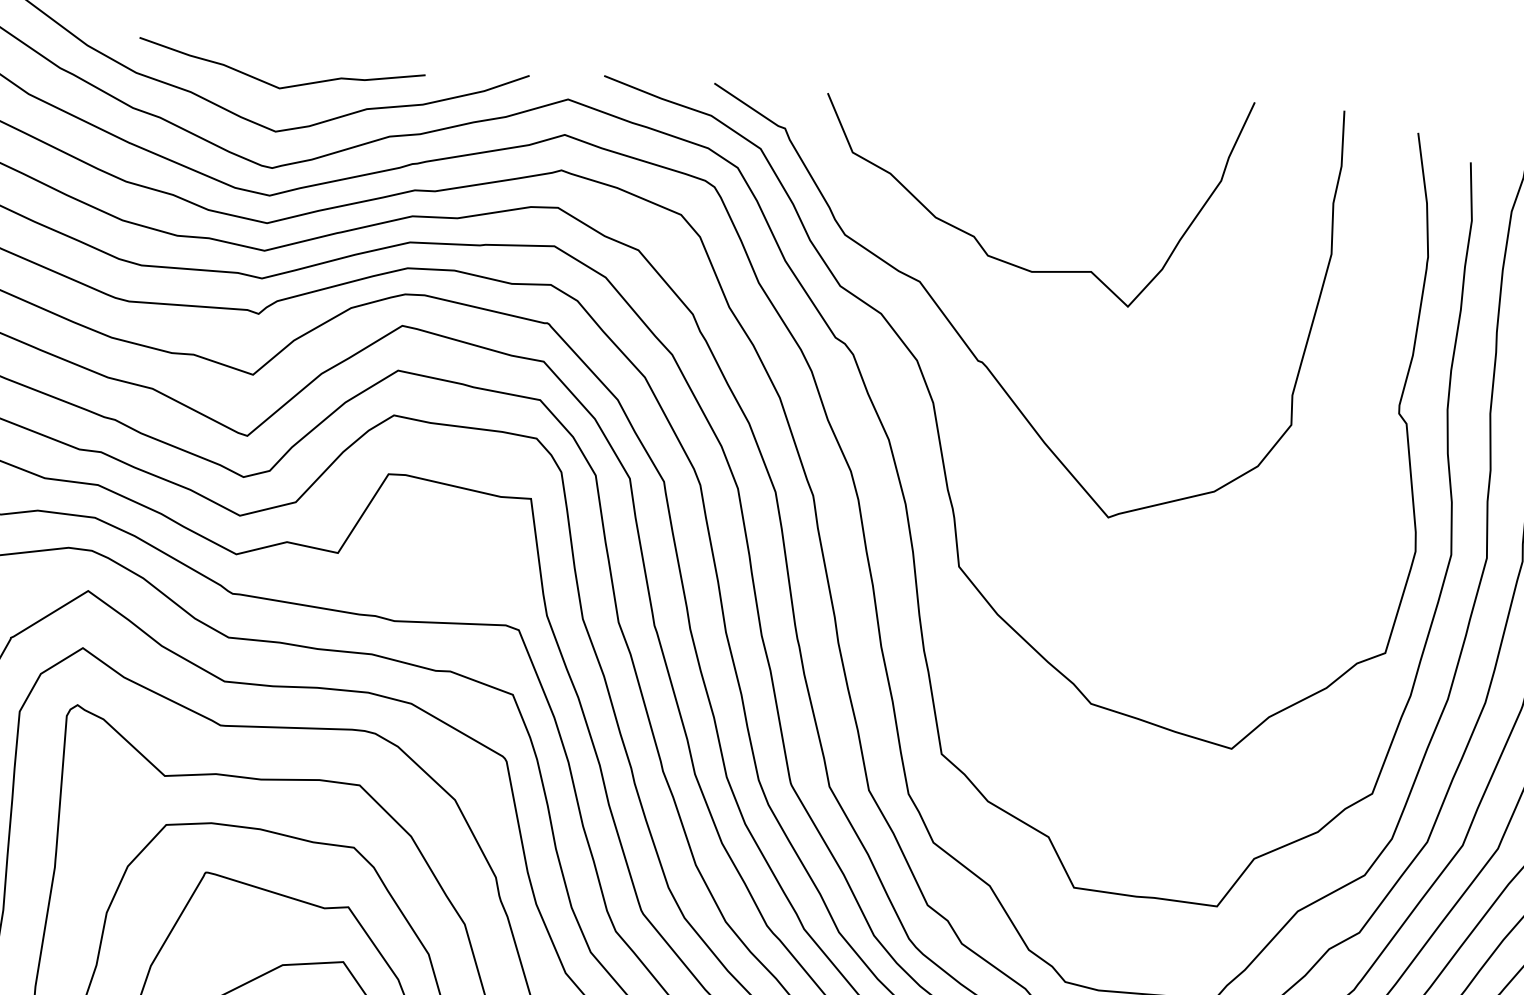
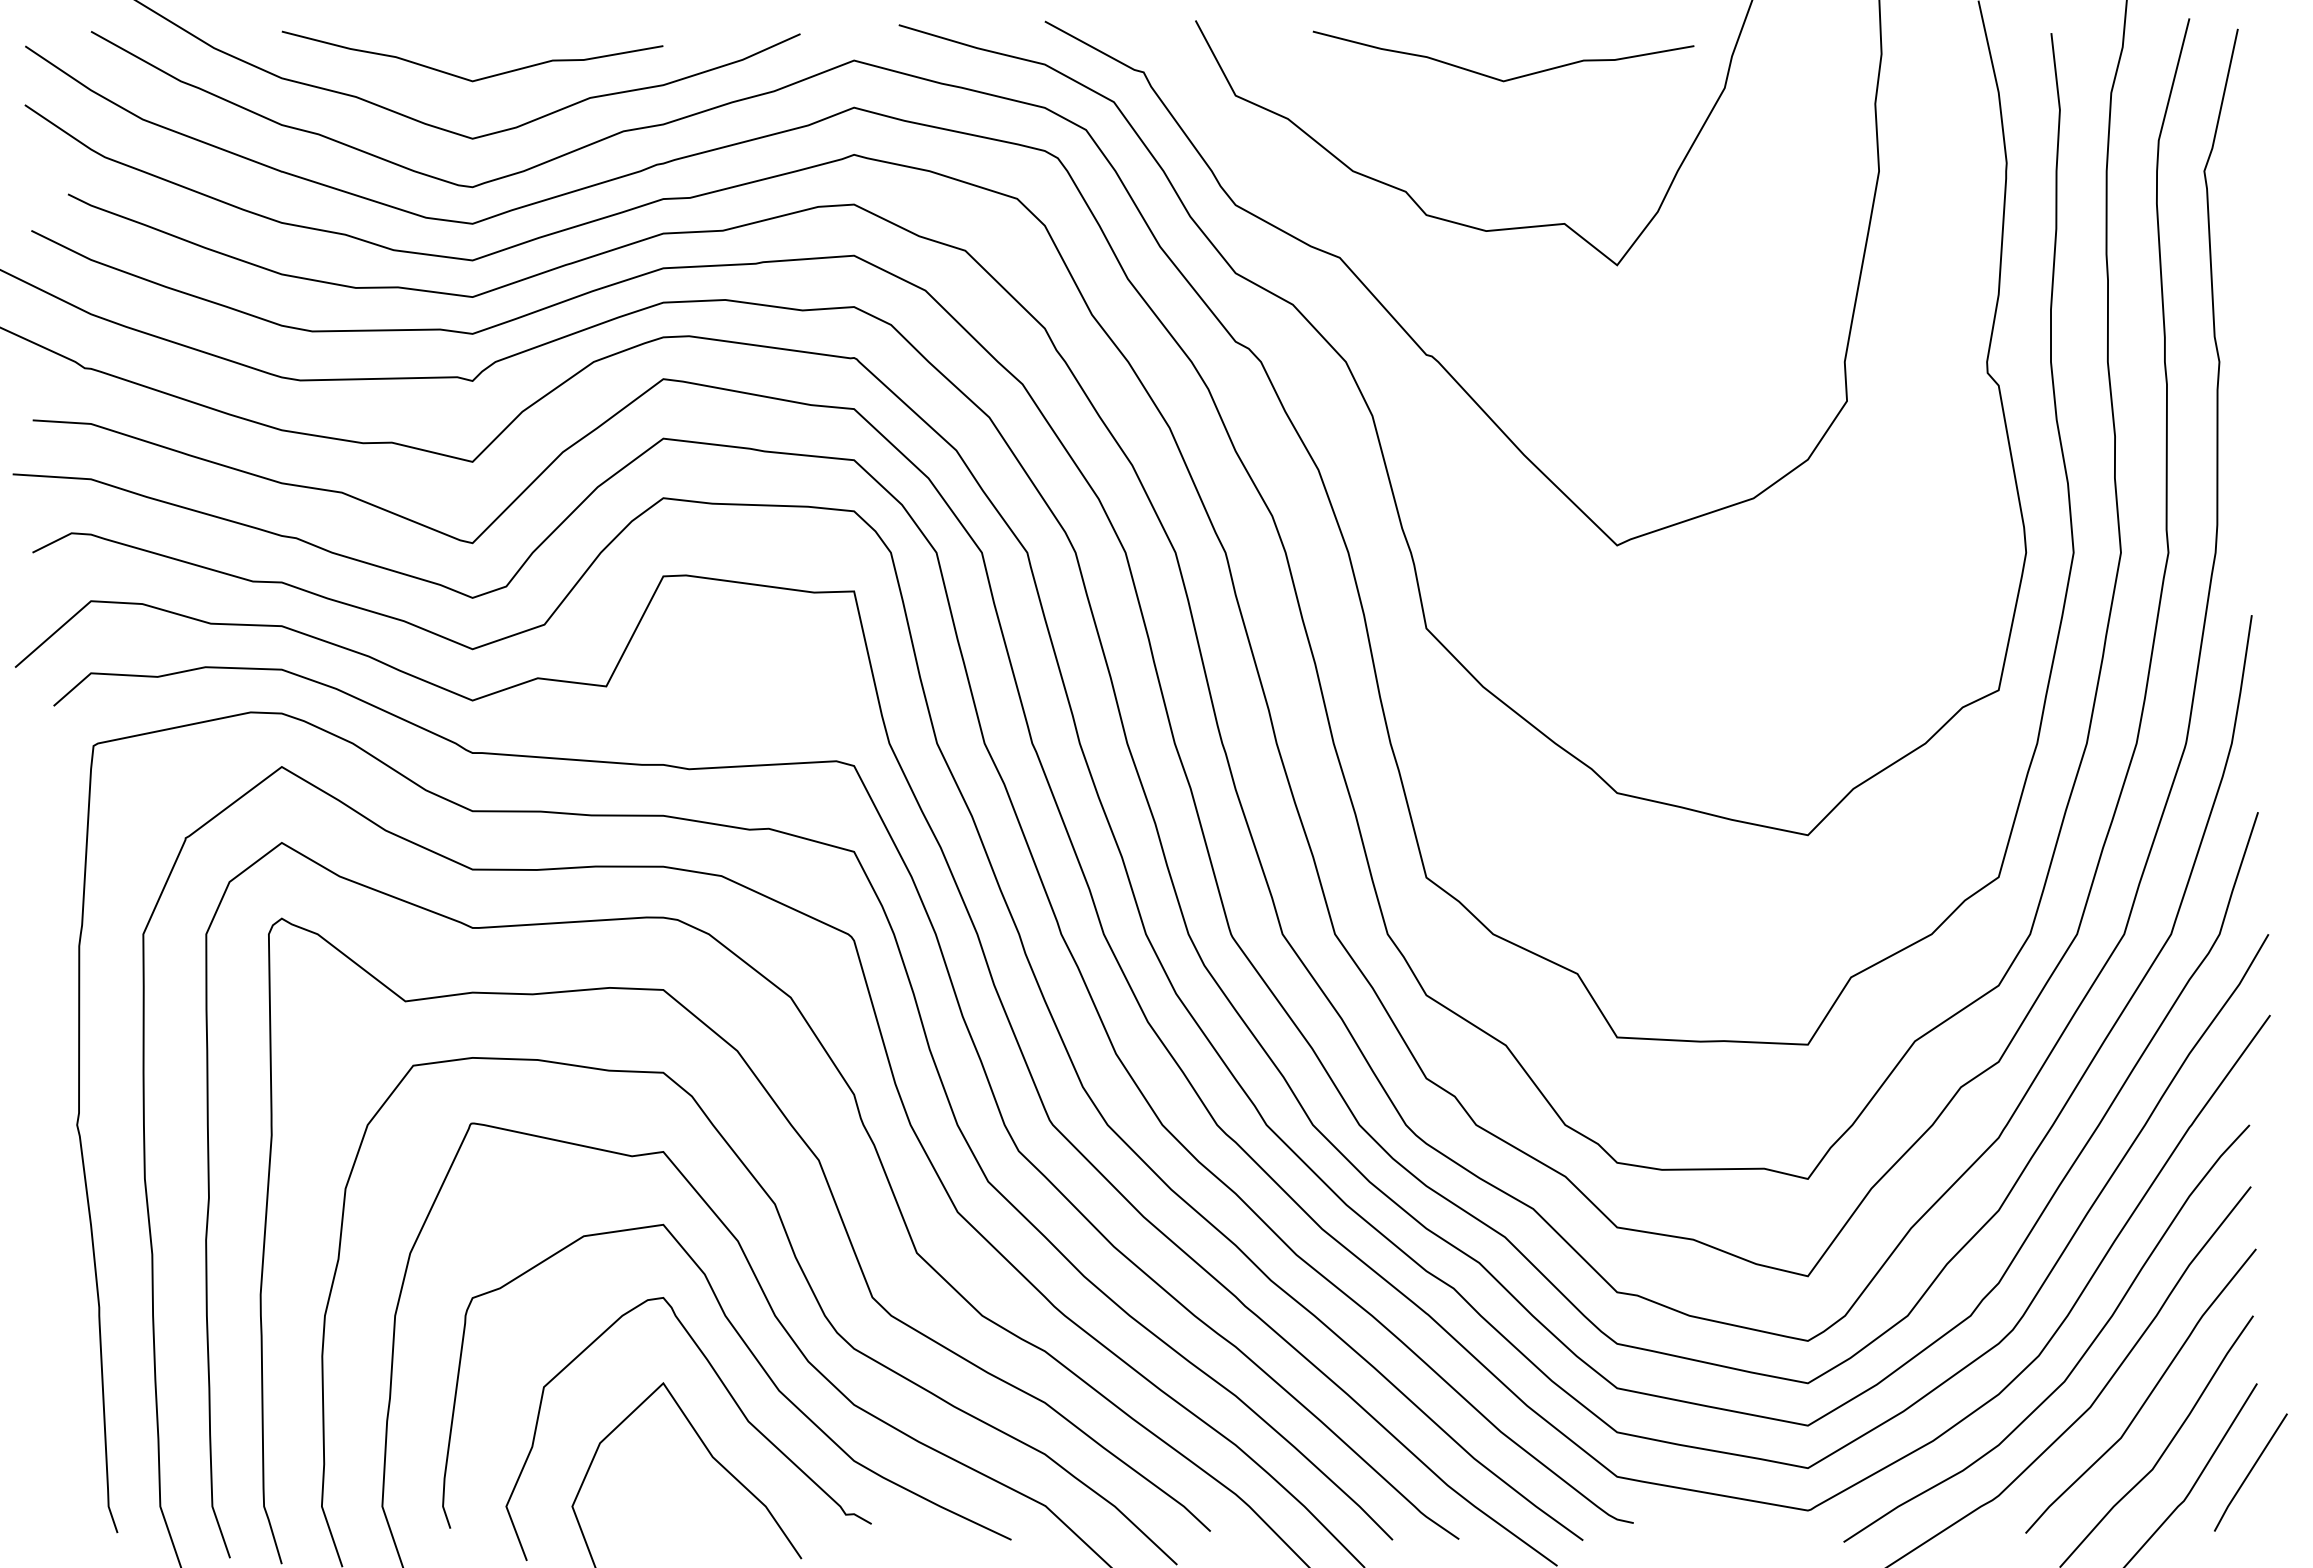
curve: (1049, 156) -> (1495, 77), added

